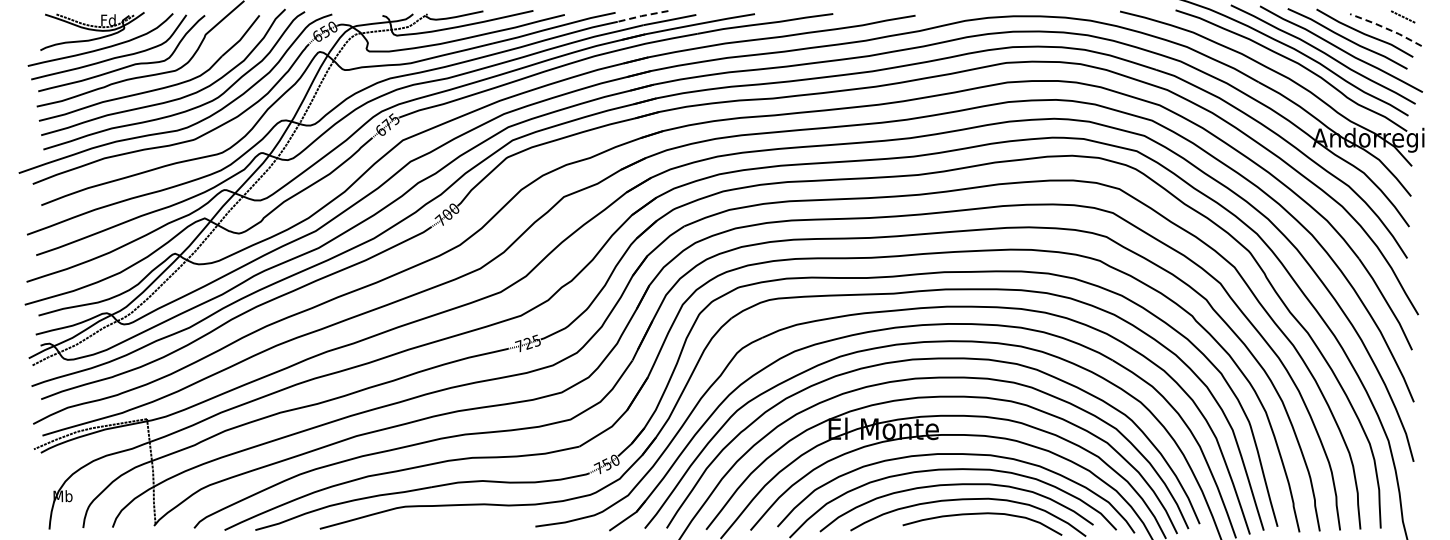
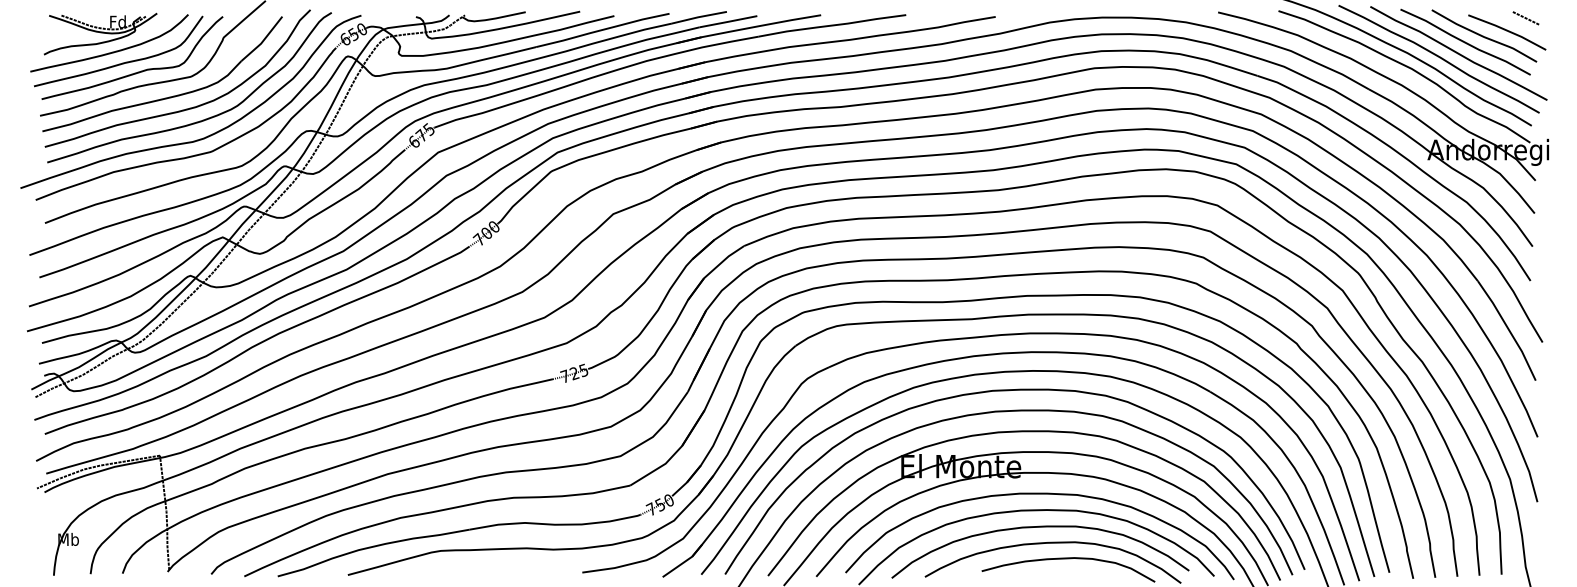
line: (642, 15) -> (698, 16), dashed -> solid
line: (1386, 28) -> (1507, 30), dashed -> solid

